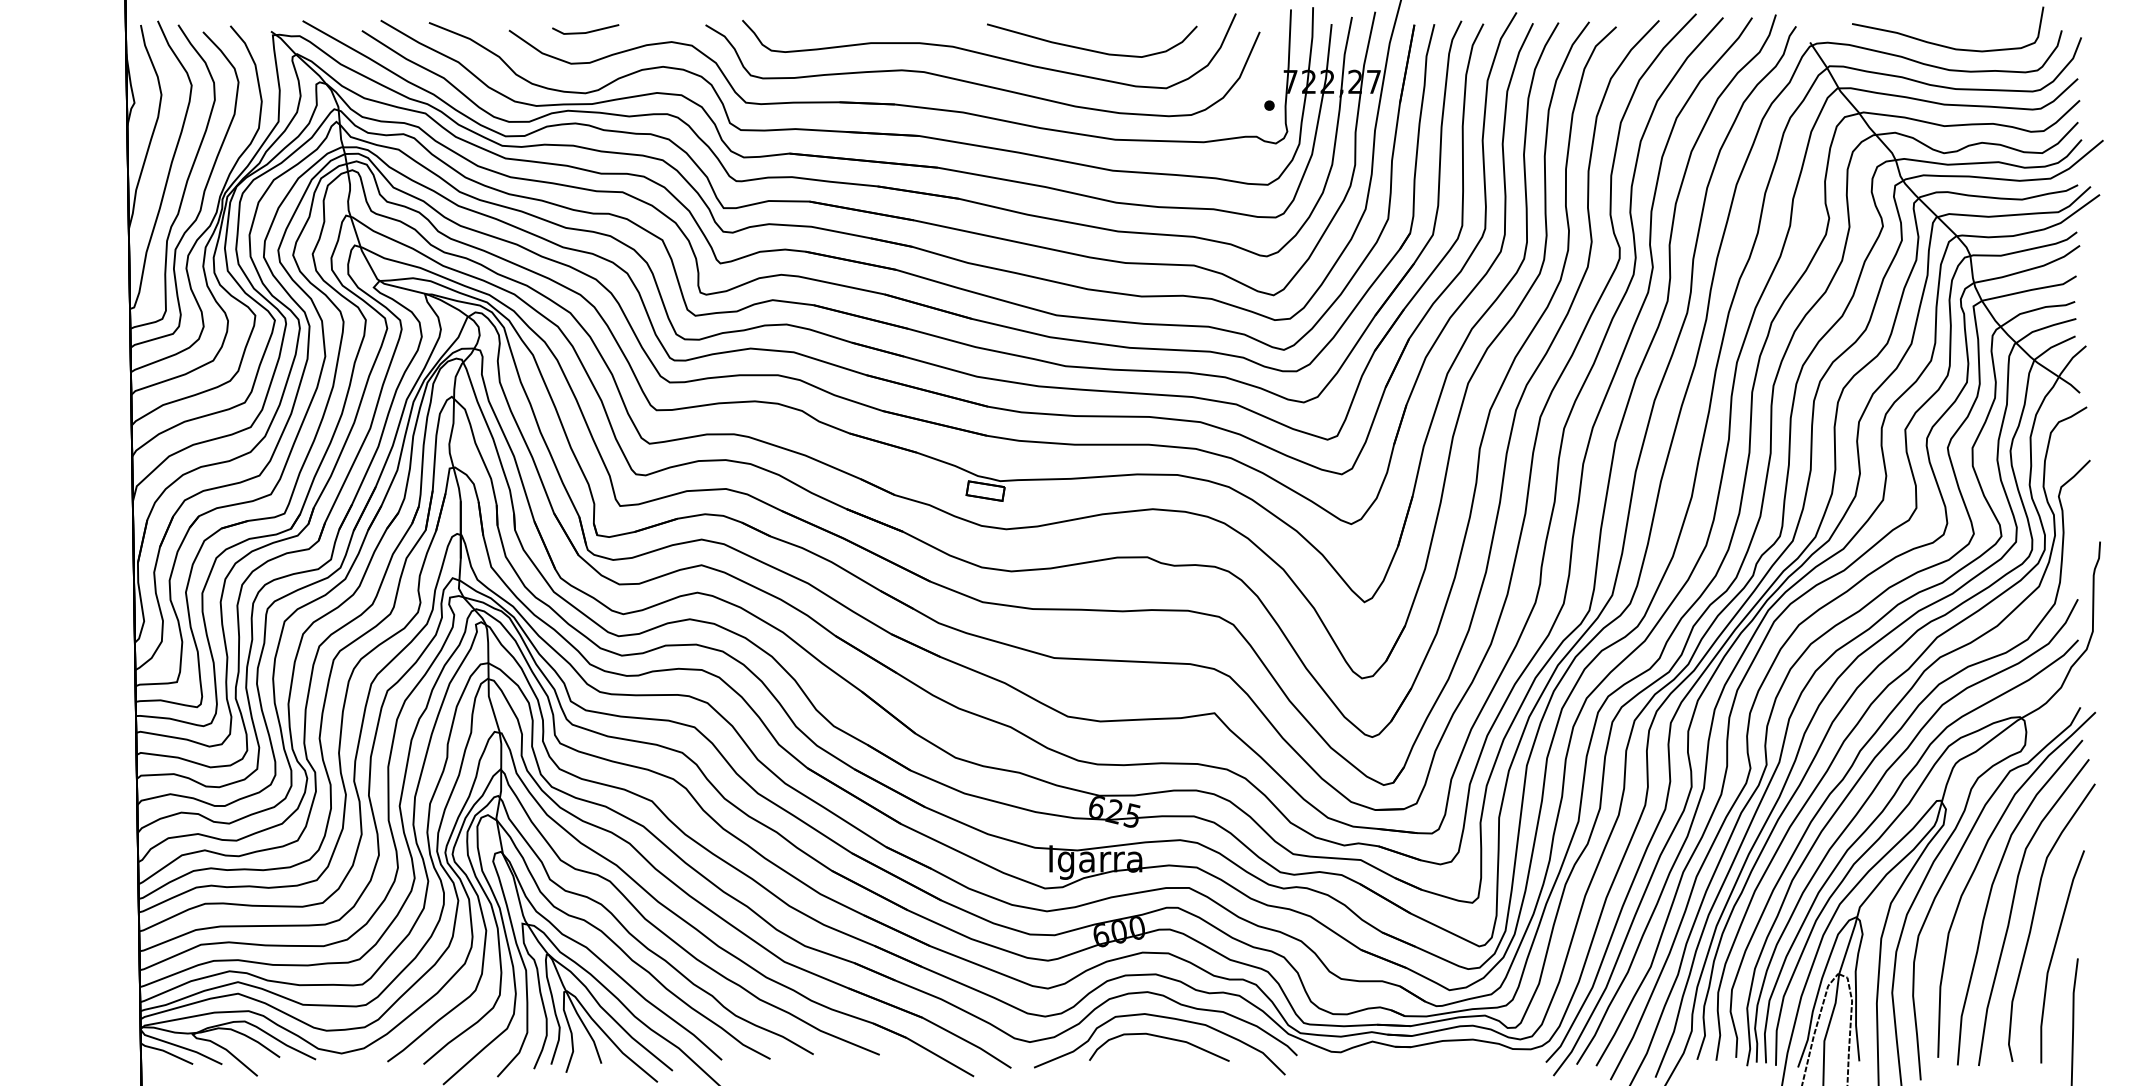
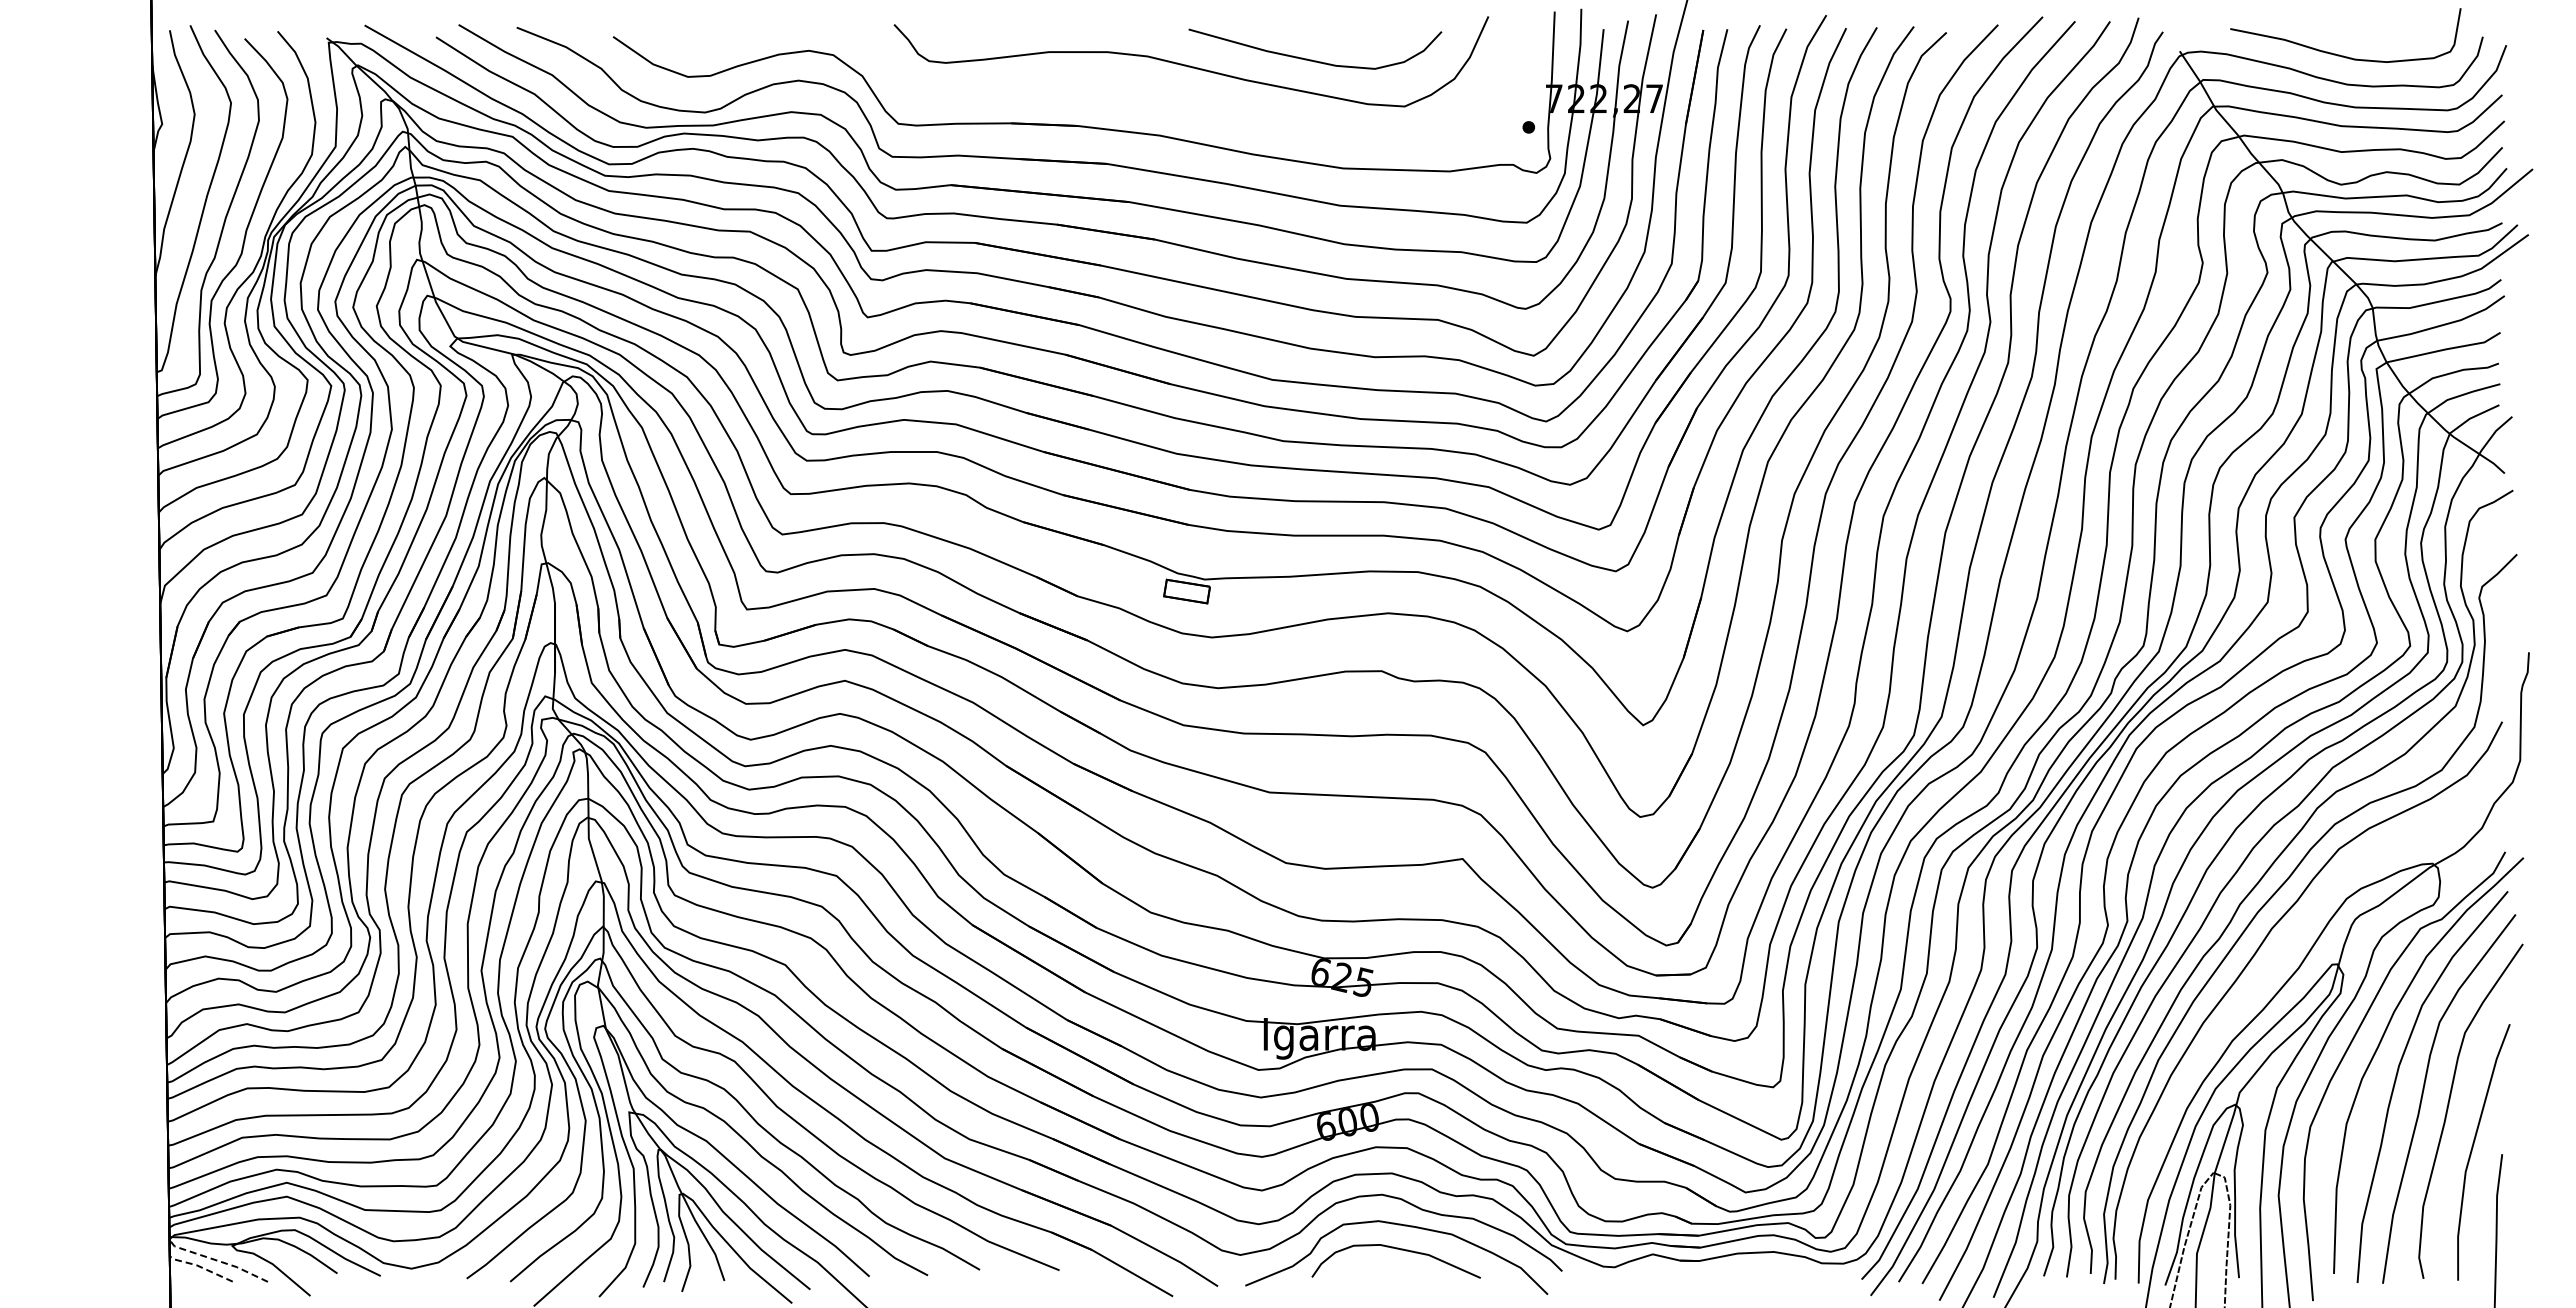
line: (586, 31) -> (706, 38), removed
curve: (978, 83) -> (1178, 100), removed
curve: (1882, 812) -> (2267, 978), removed
line: (181, 1046) -> (218, 1260), solid -> dashed
line: (166, 1051) -> (200, 1266), solid -> dashed

